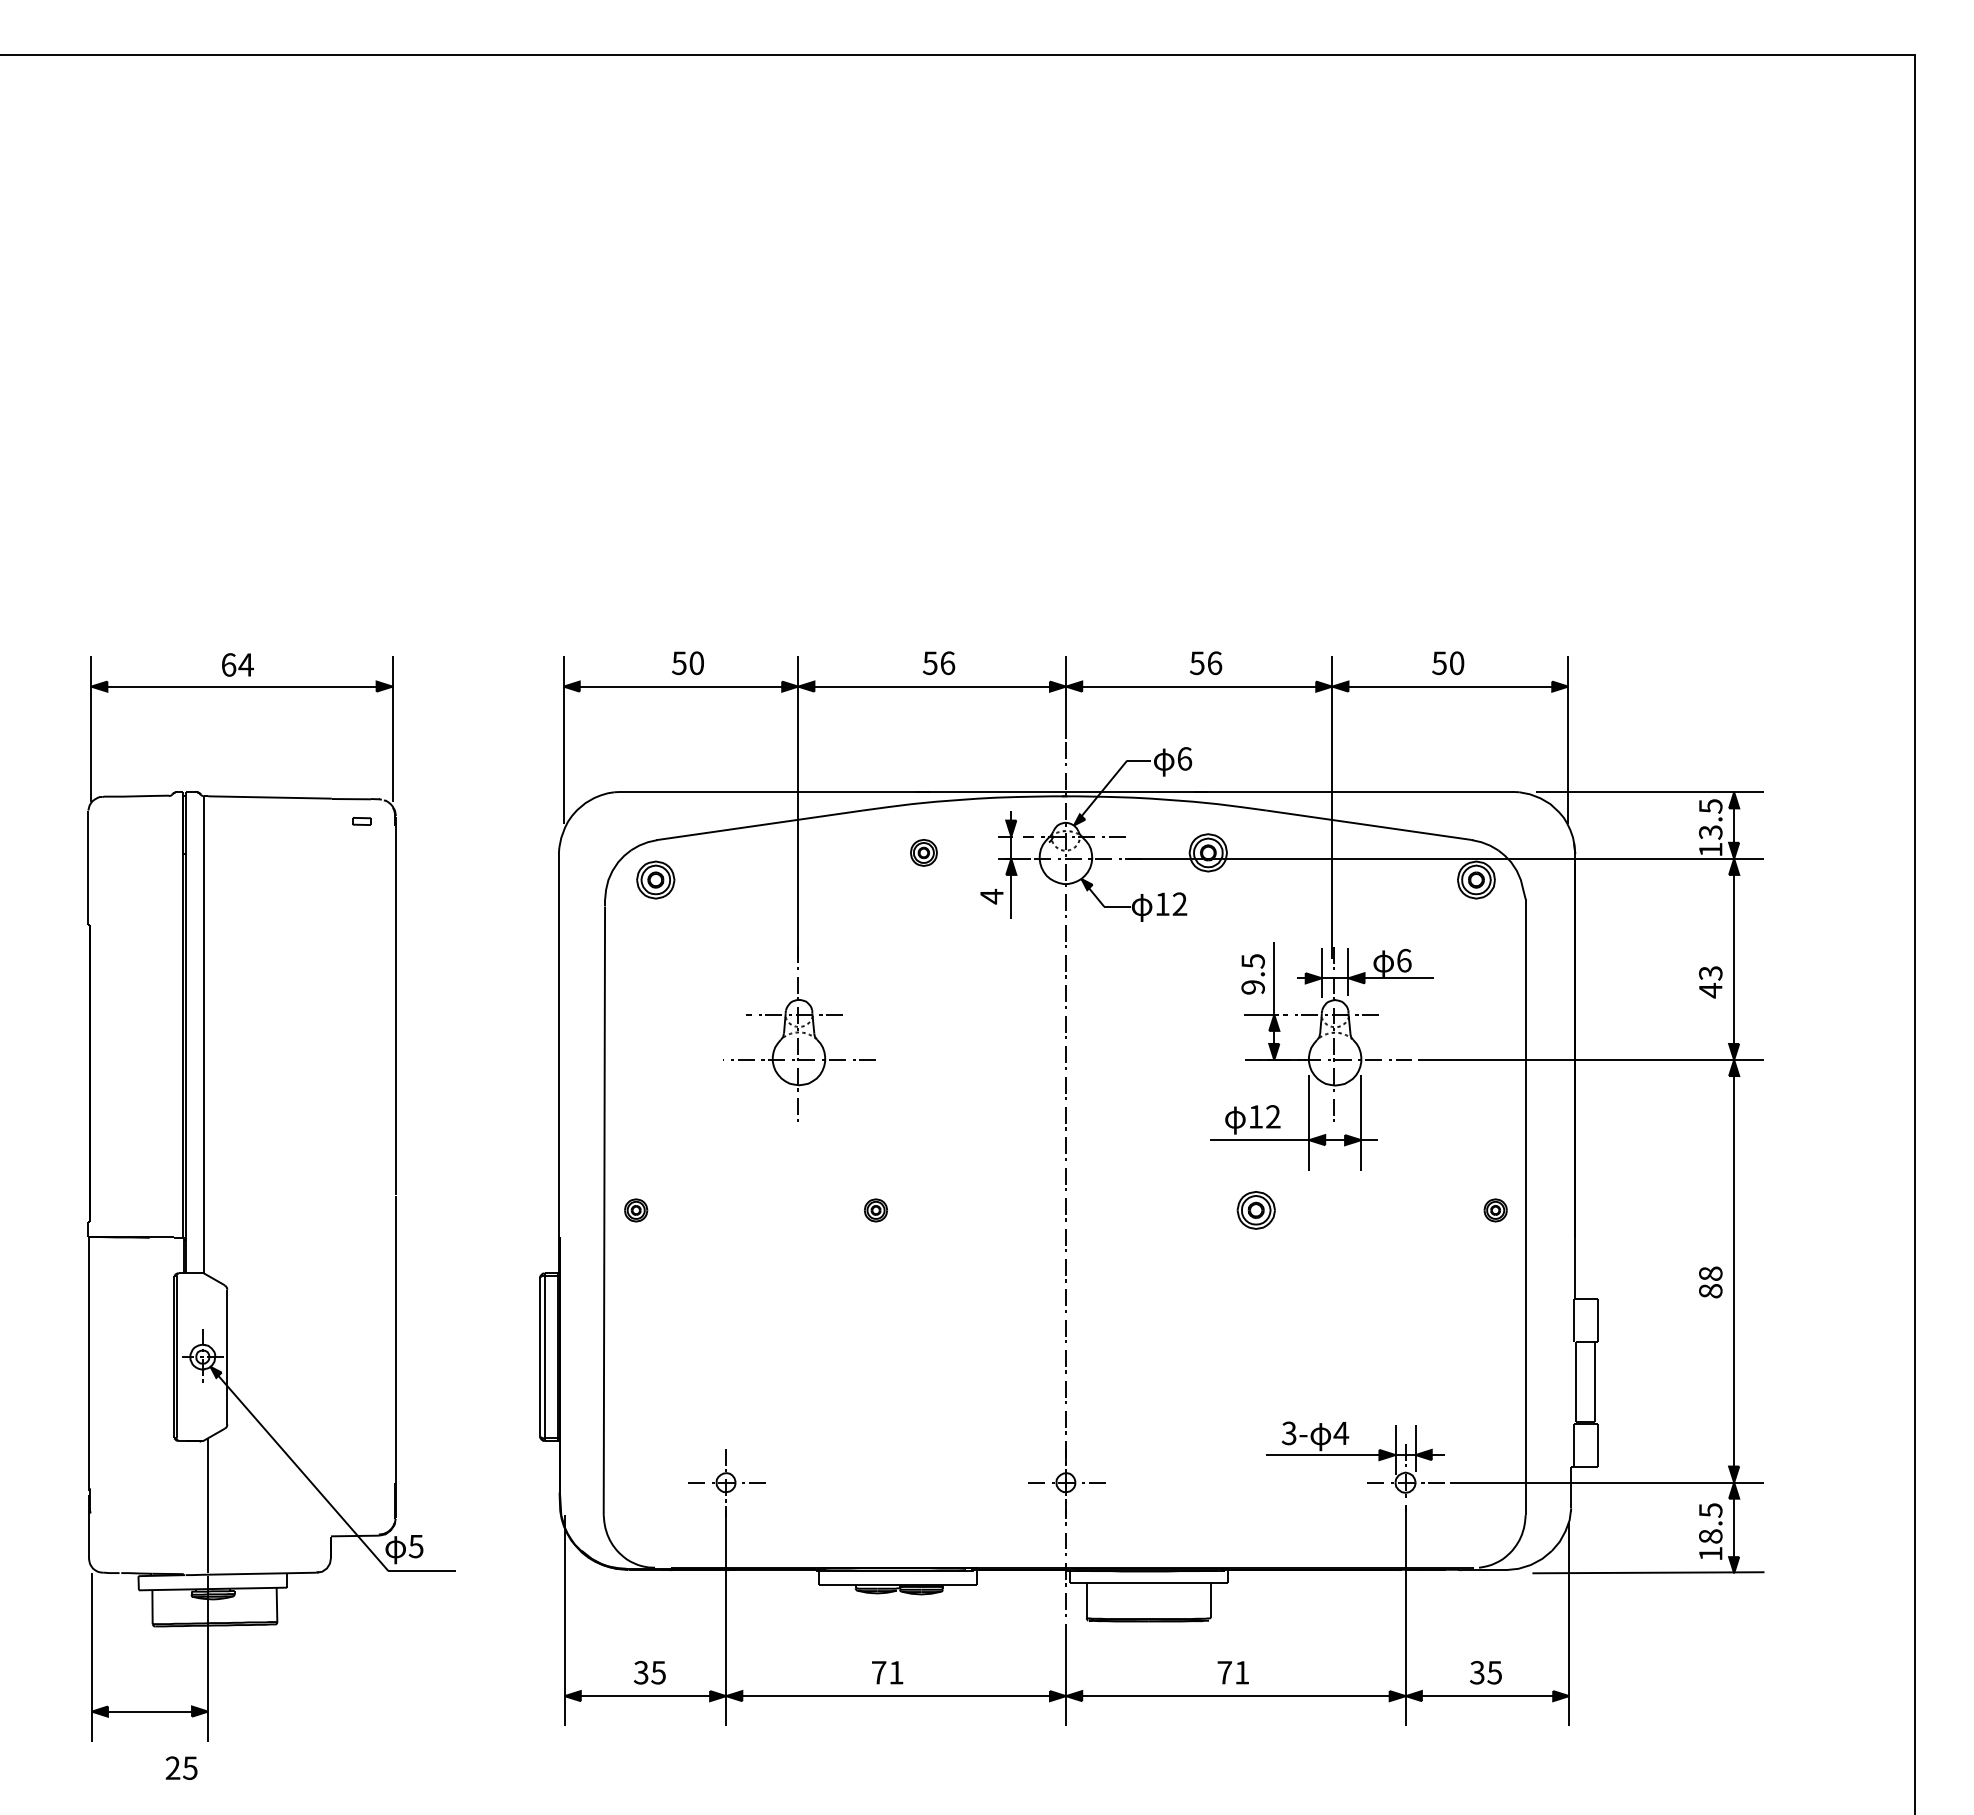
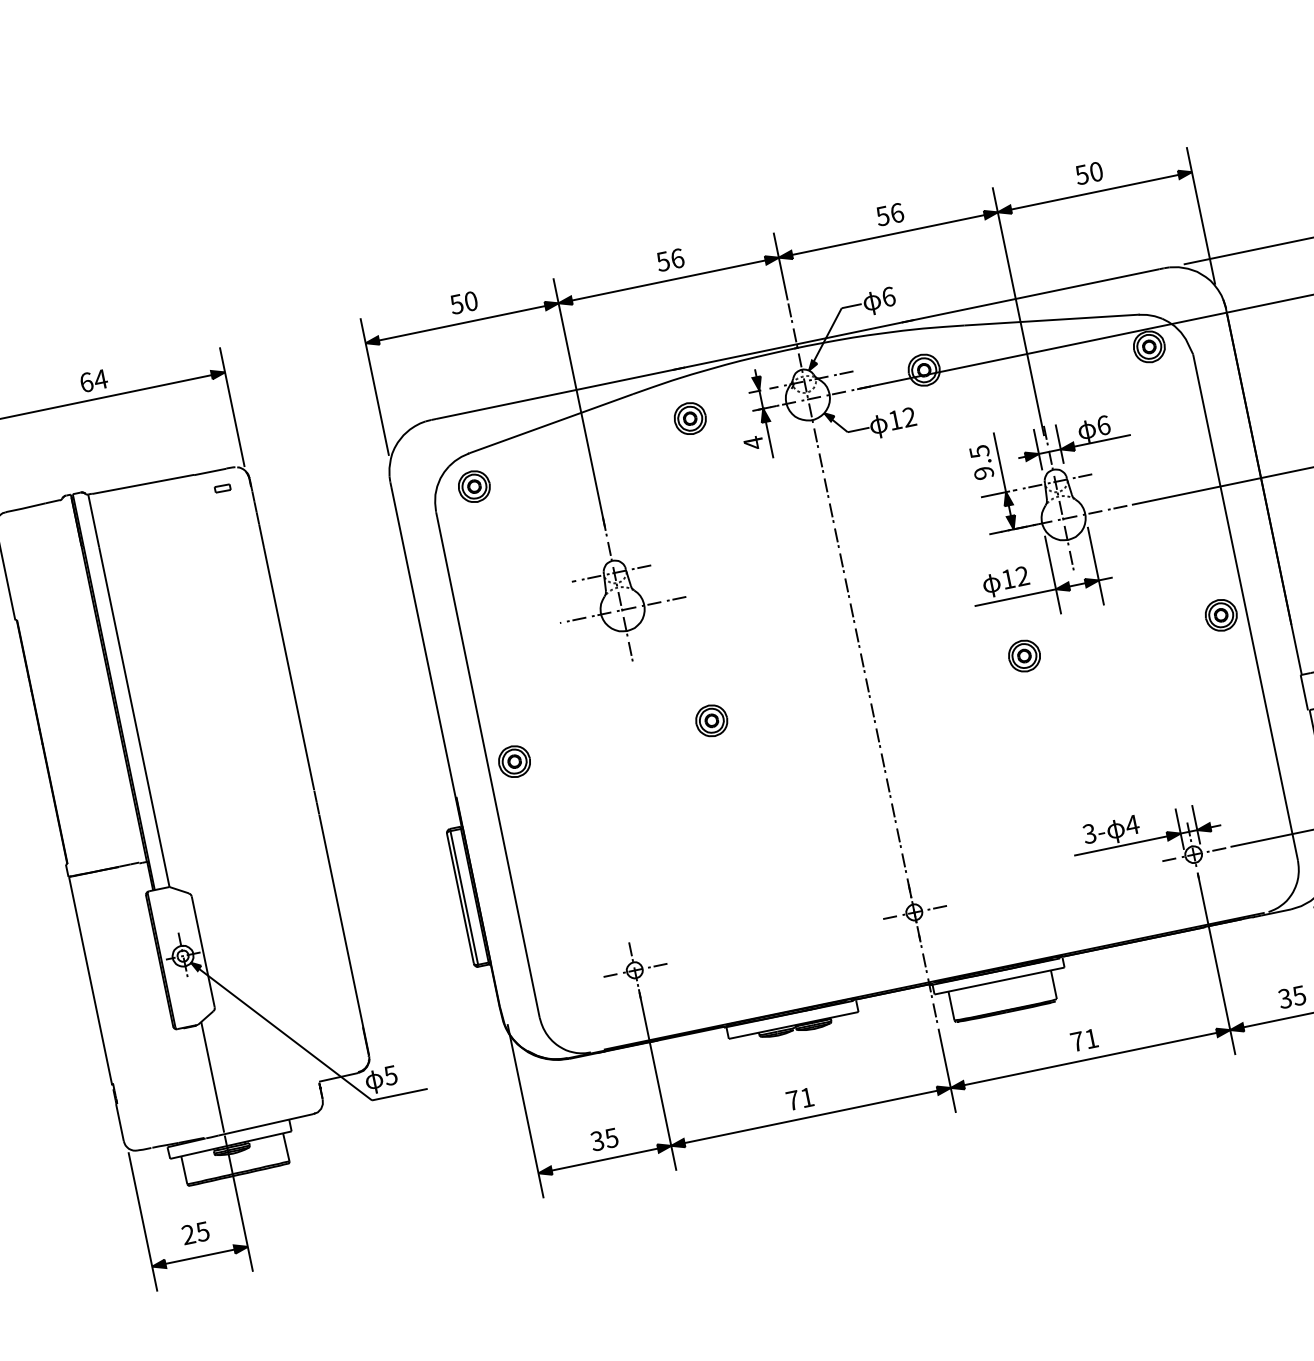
part: (923, 852) -> (689, 418), size x1.43
part: (635, 1210) -> (513, 761), size x1.67
part: (875, 1210) -> (711, 721), size x1.67
part: (1495, 1210) -> (1221, 615), size x1.67
text: (181, 1767) -> (195, 1232), moved

